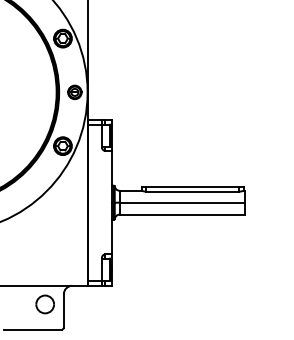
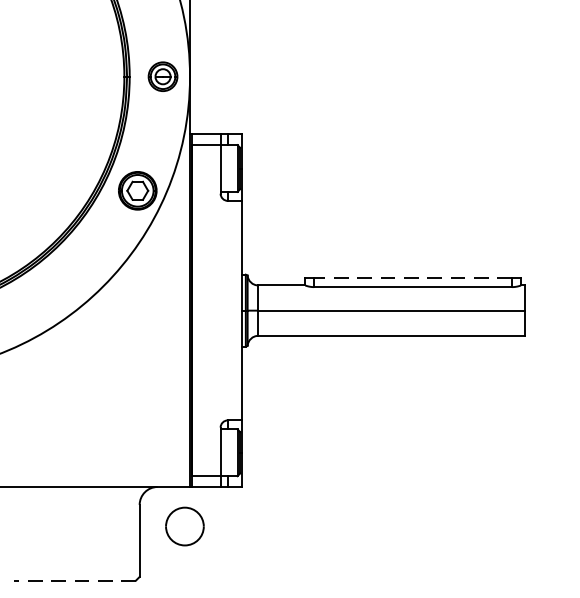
line: (192, 187) -> (412, 278), solid -> dashed
part: (44, 304) -> (183, 526), moved
line: (33, 329) -> (75, 579), solid -> dashed

